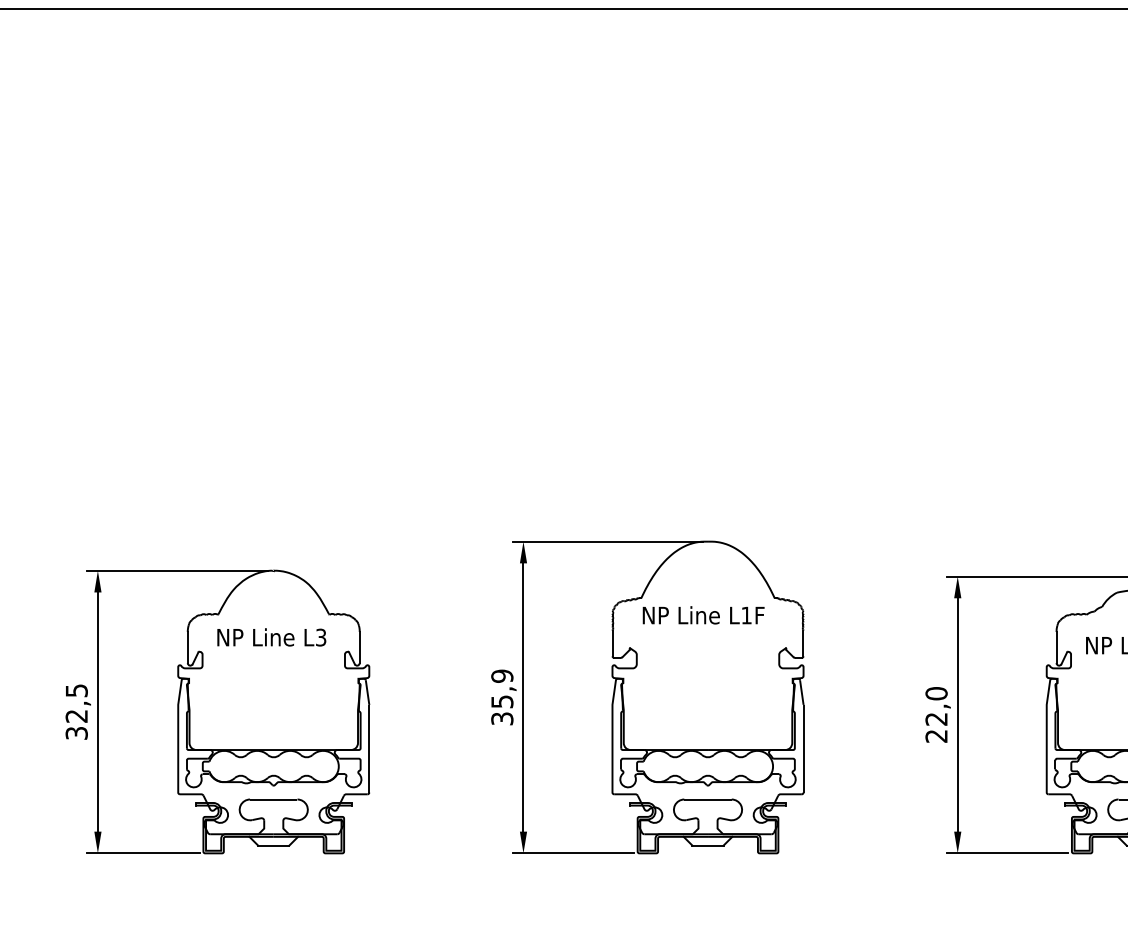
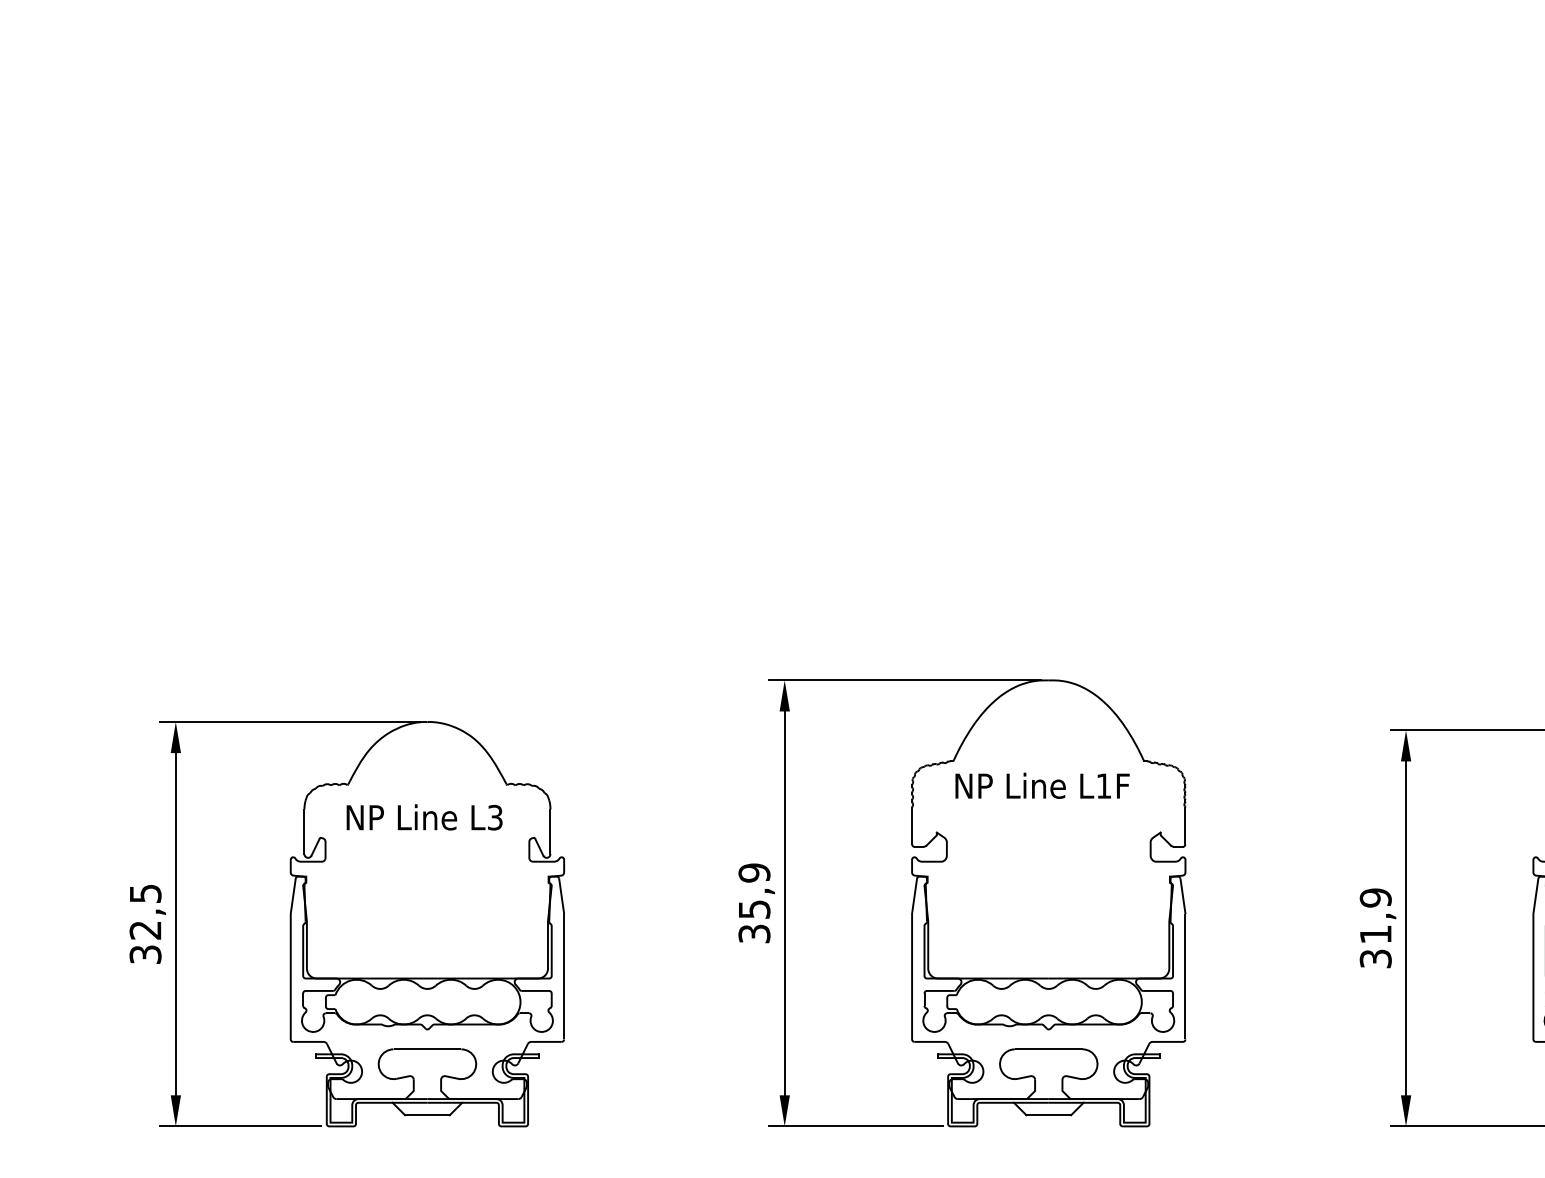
text: (936, 714) -> (1375, 927), 22,0 -> 31,9

